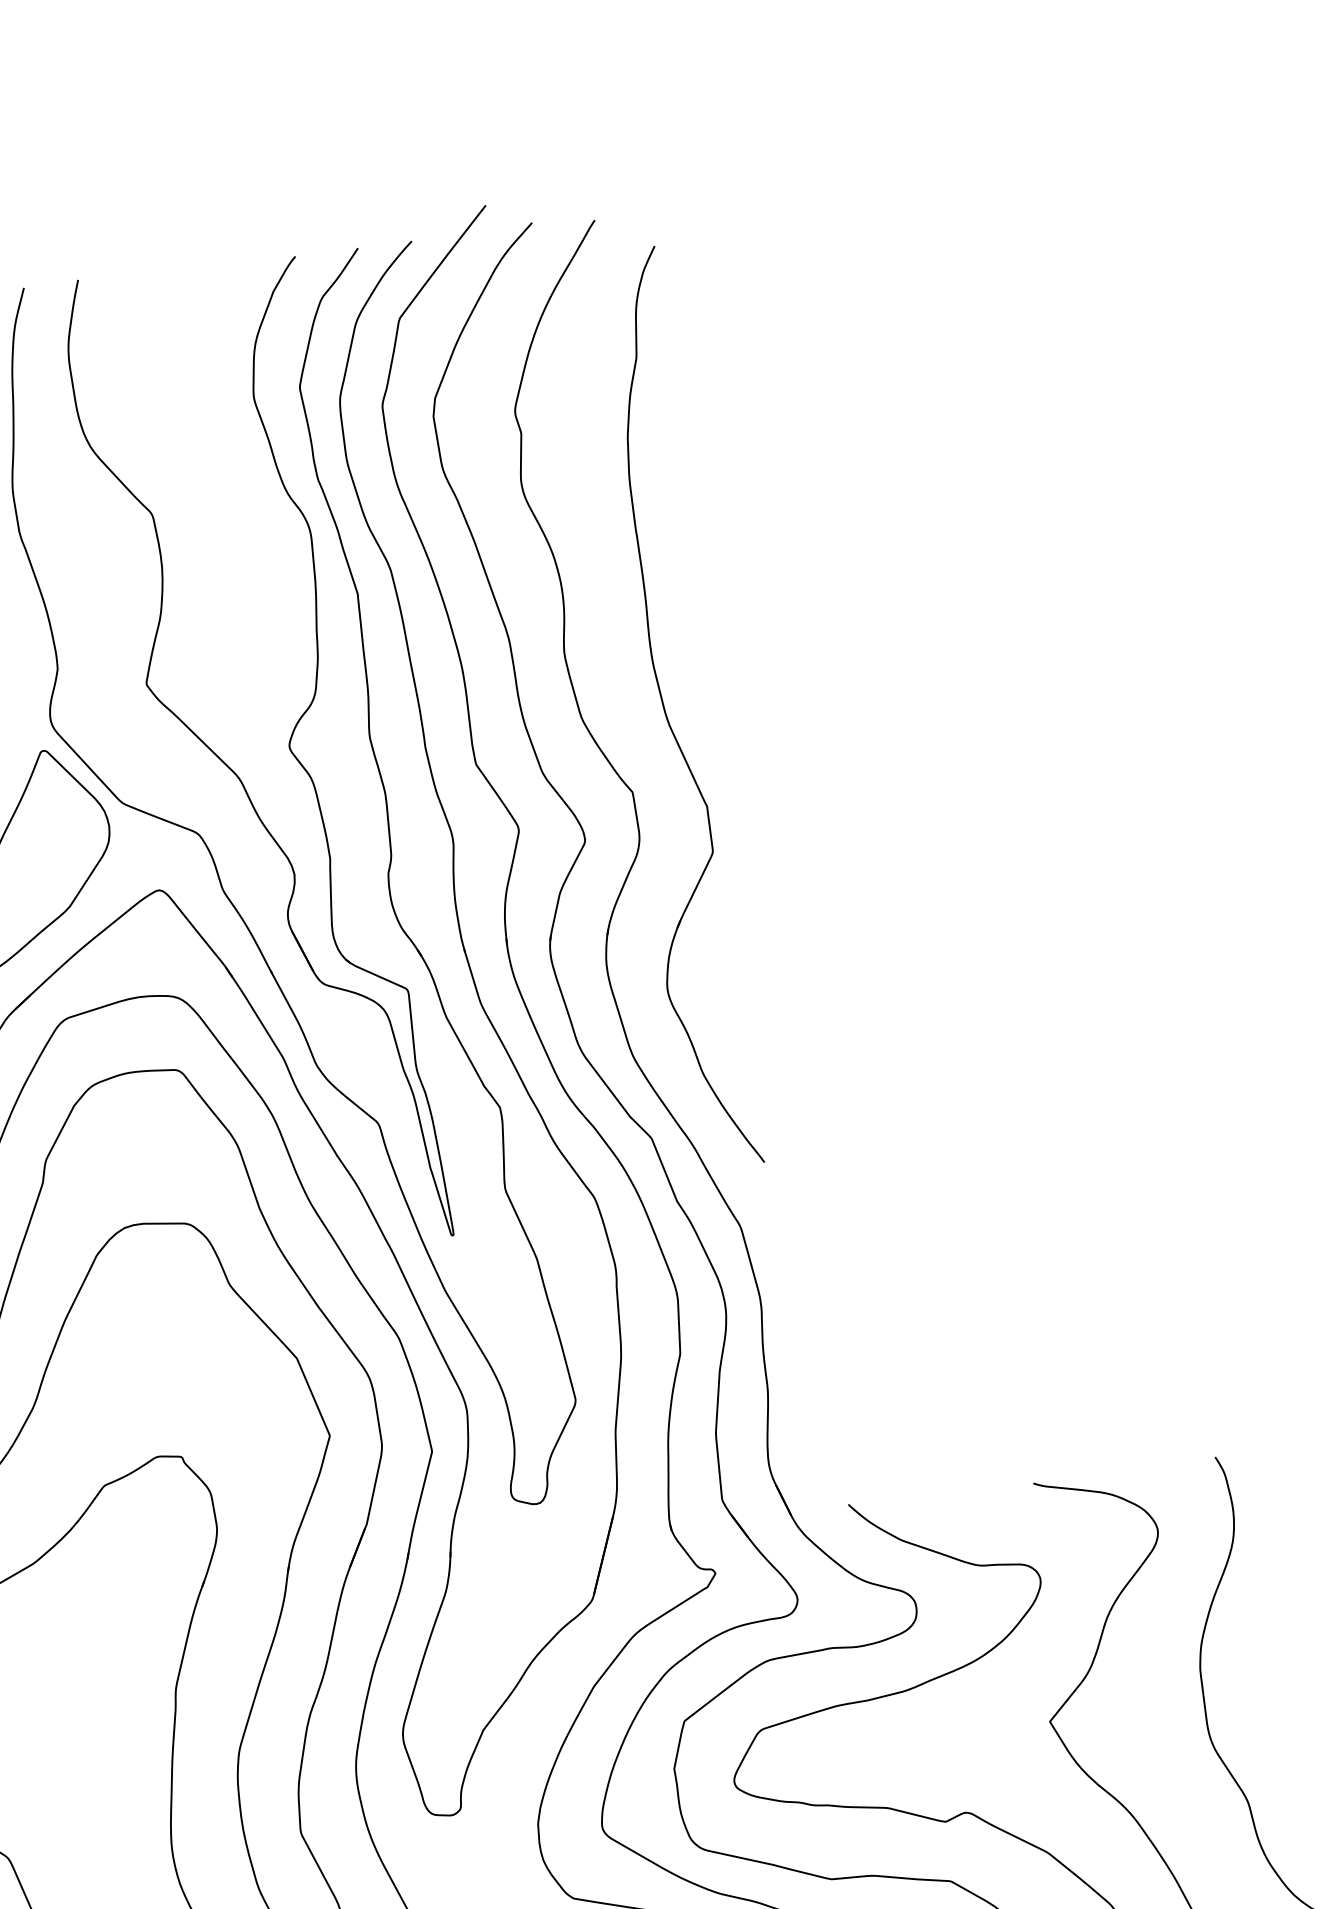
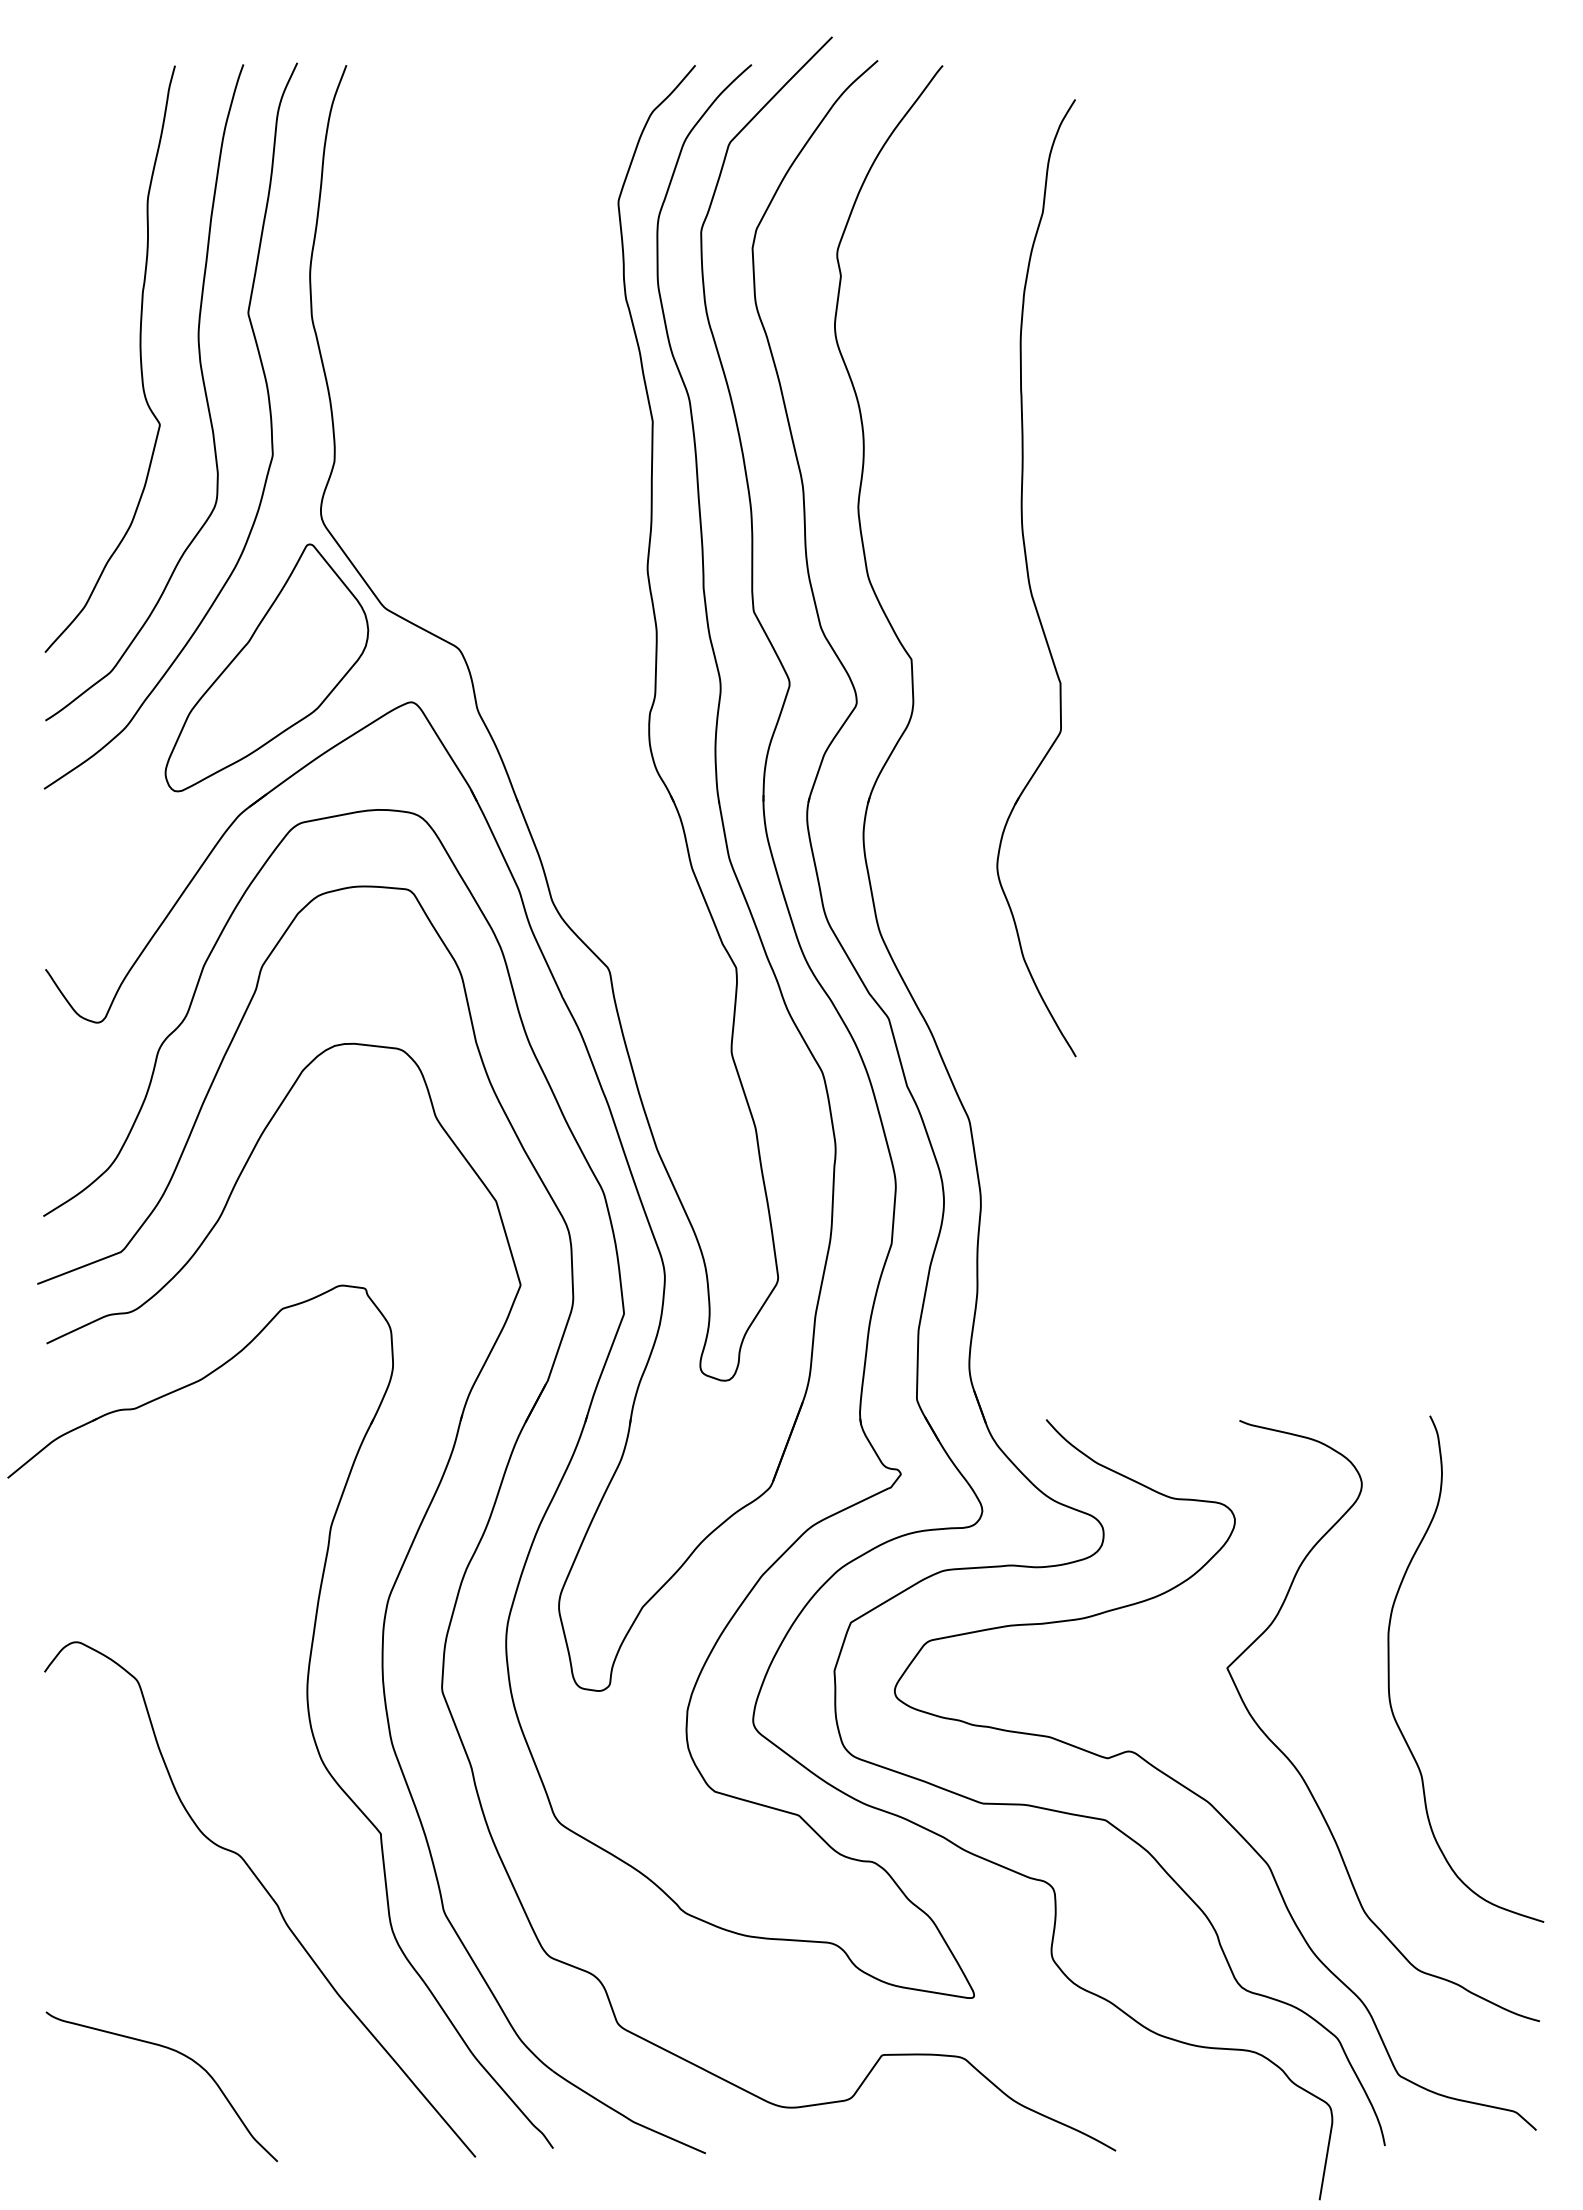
part: (665, 709) -> (1029, 578), moved
part: (237, 774) -> (506, 592), removed

